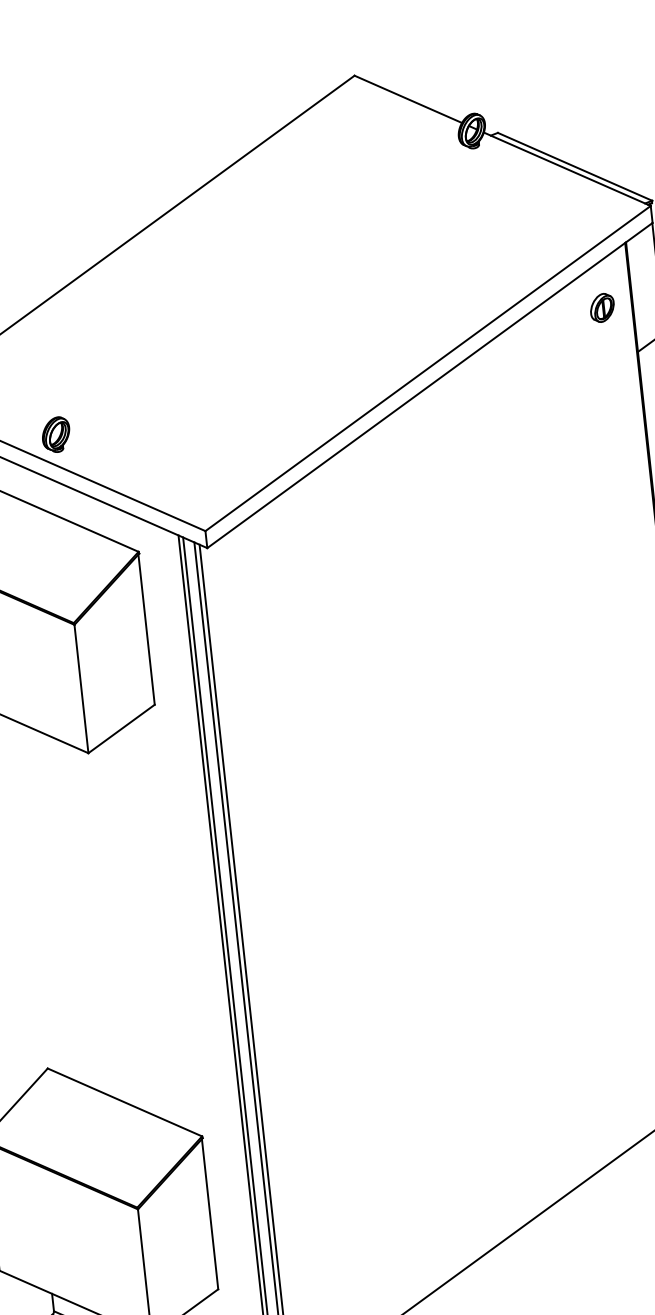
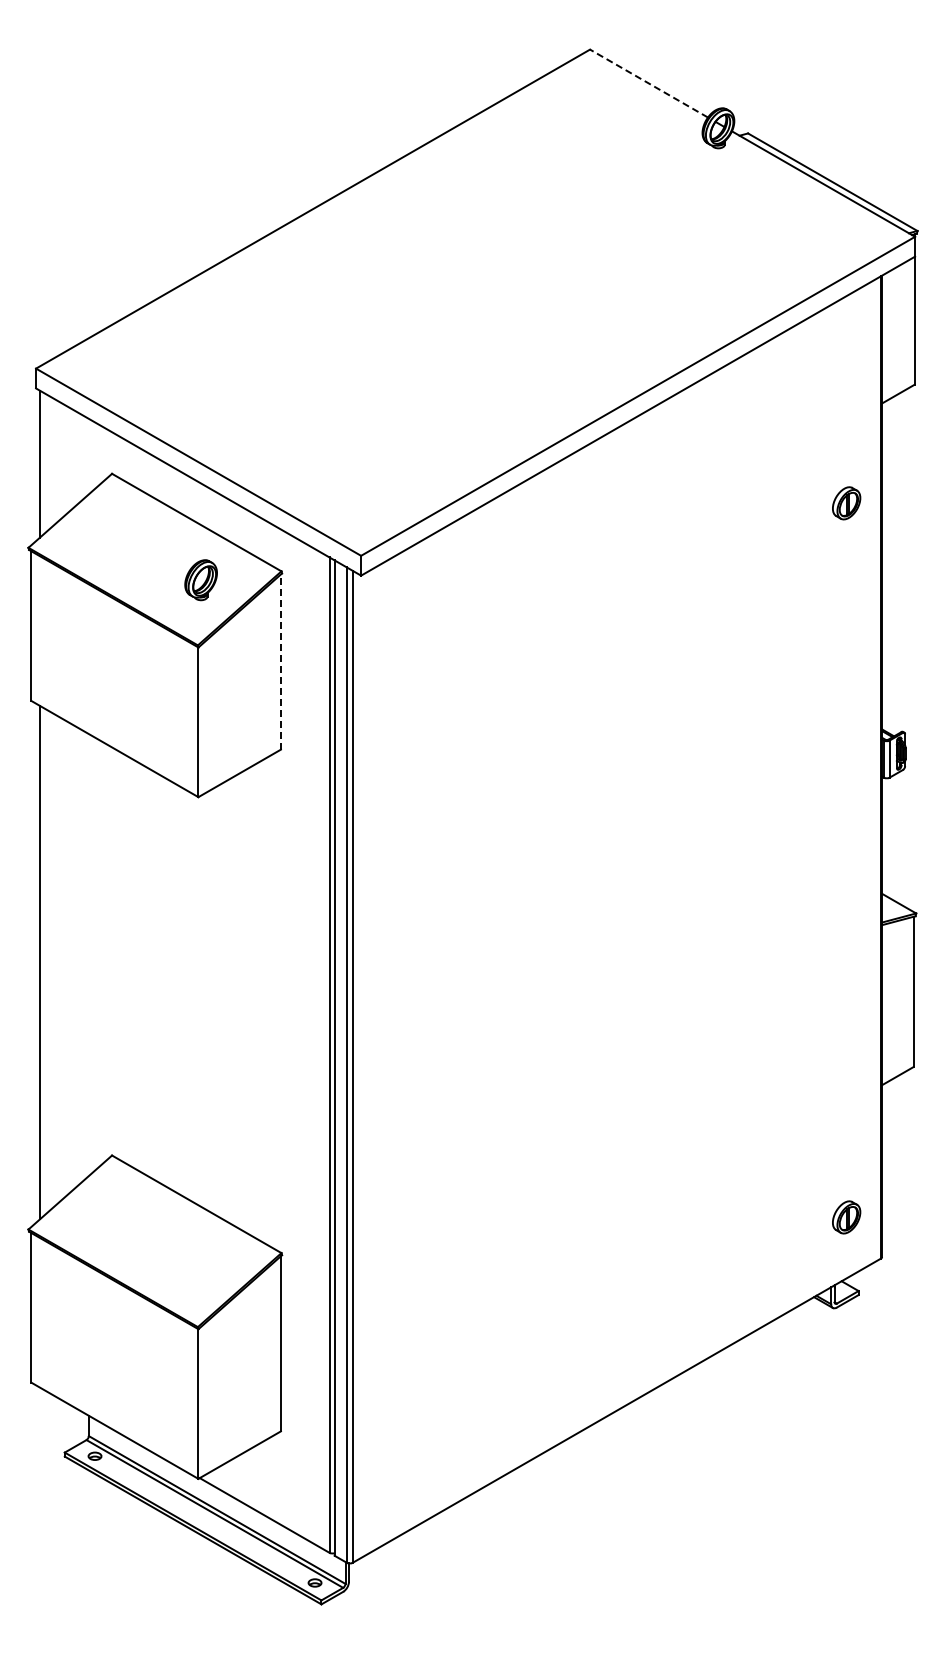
line: (407, 99) -> (648, 83), solid -> dashed
part: (602, 308) -> (846, 503), moved
part: (55, 435) -> (200, 580), moved
line: (146, 630) -> (280, 662), solid -> dashed

